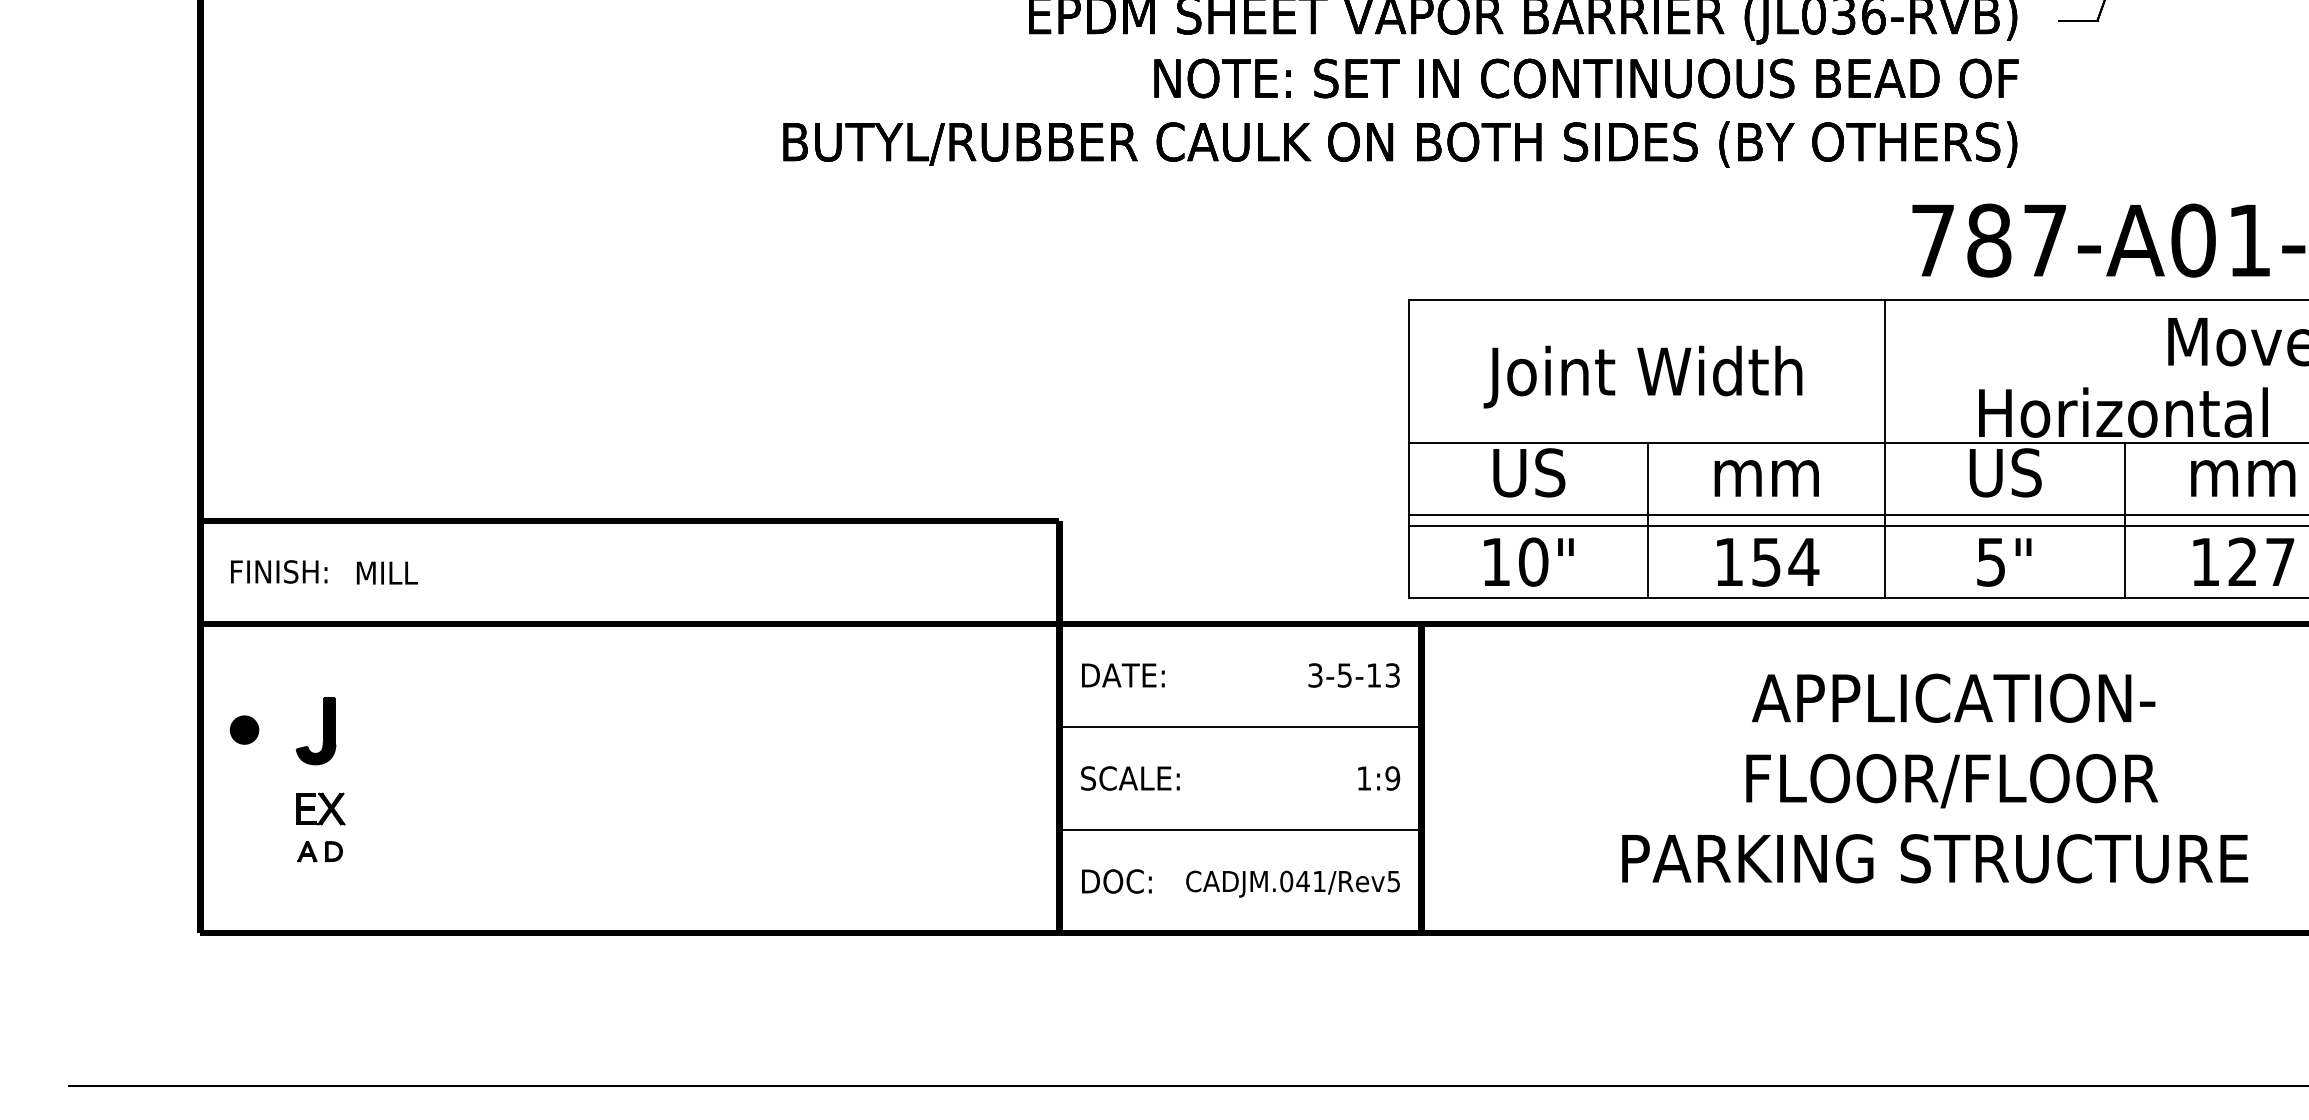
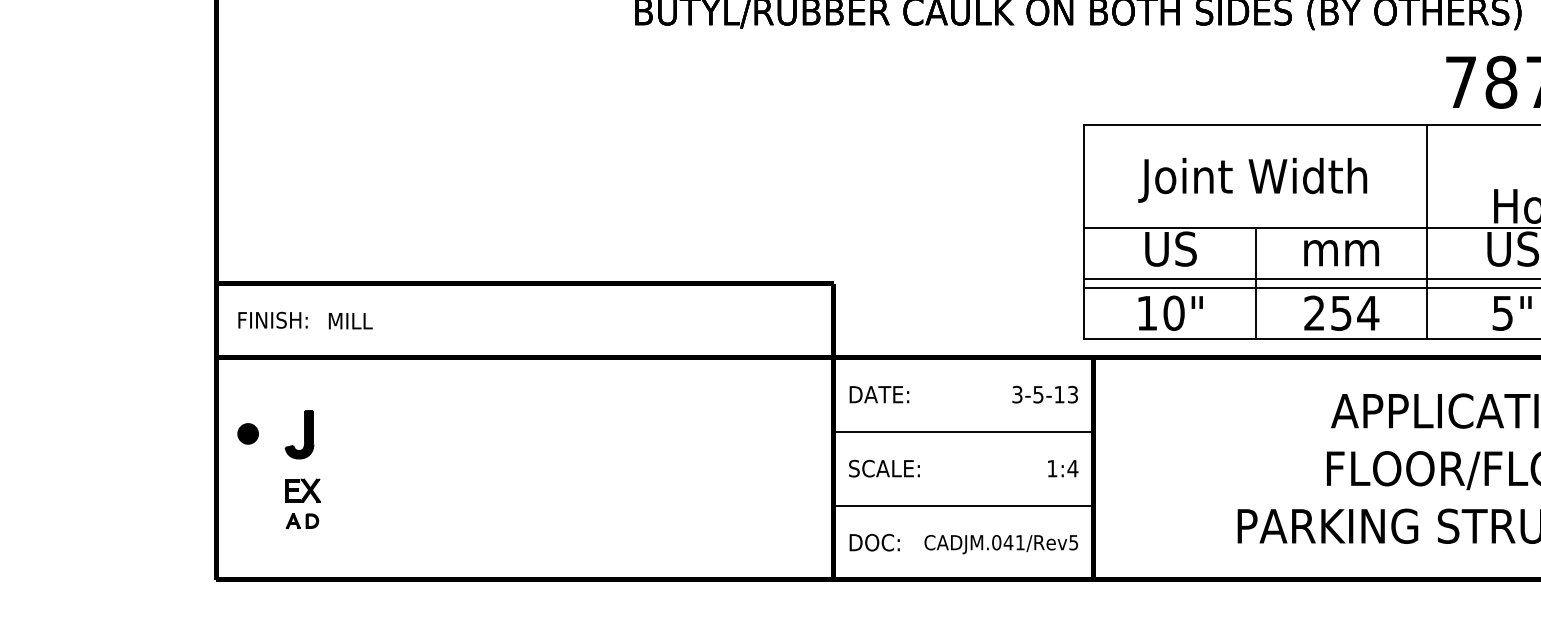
text: (1728, 561) -> (1314, 312), 154 -> 254
text: (1392, 778) -> (1072, 468), 1:9 -> 1:4

